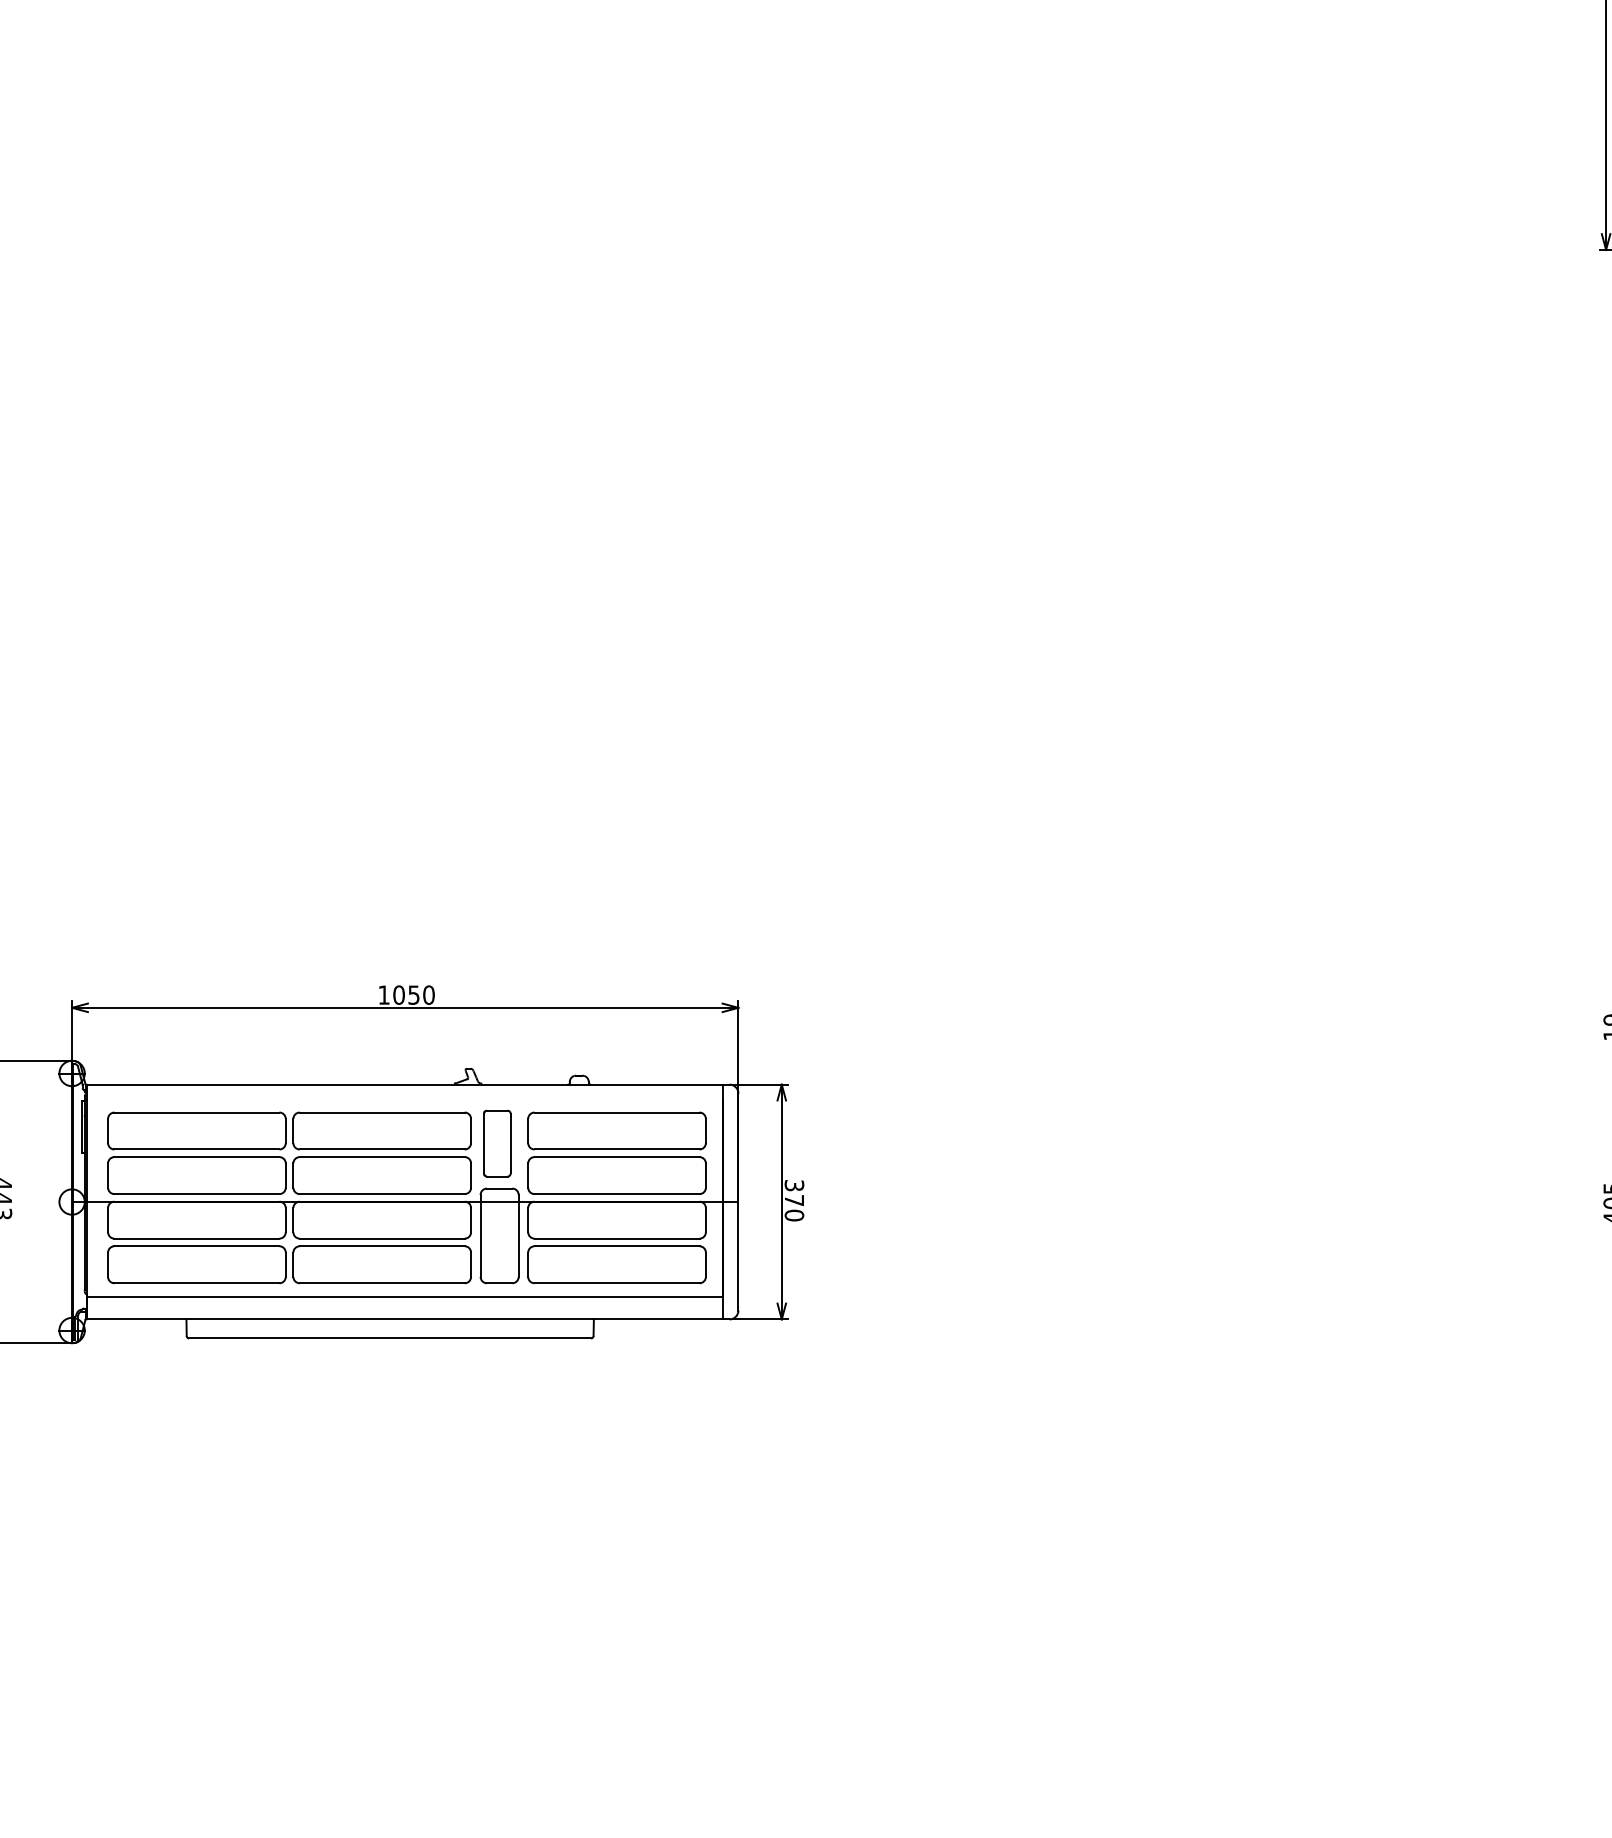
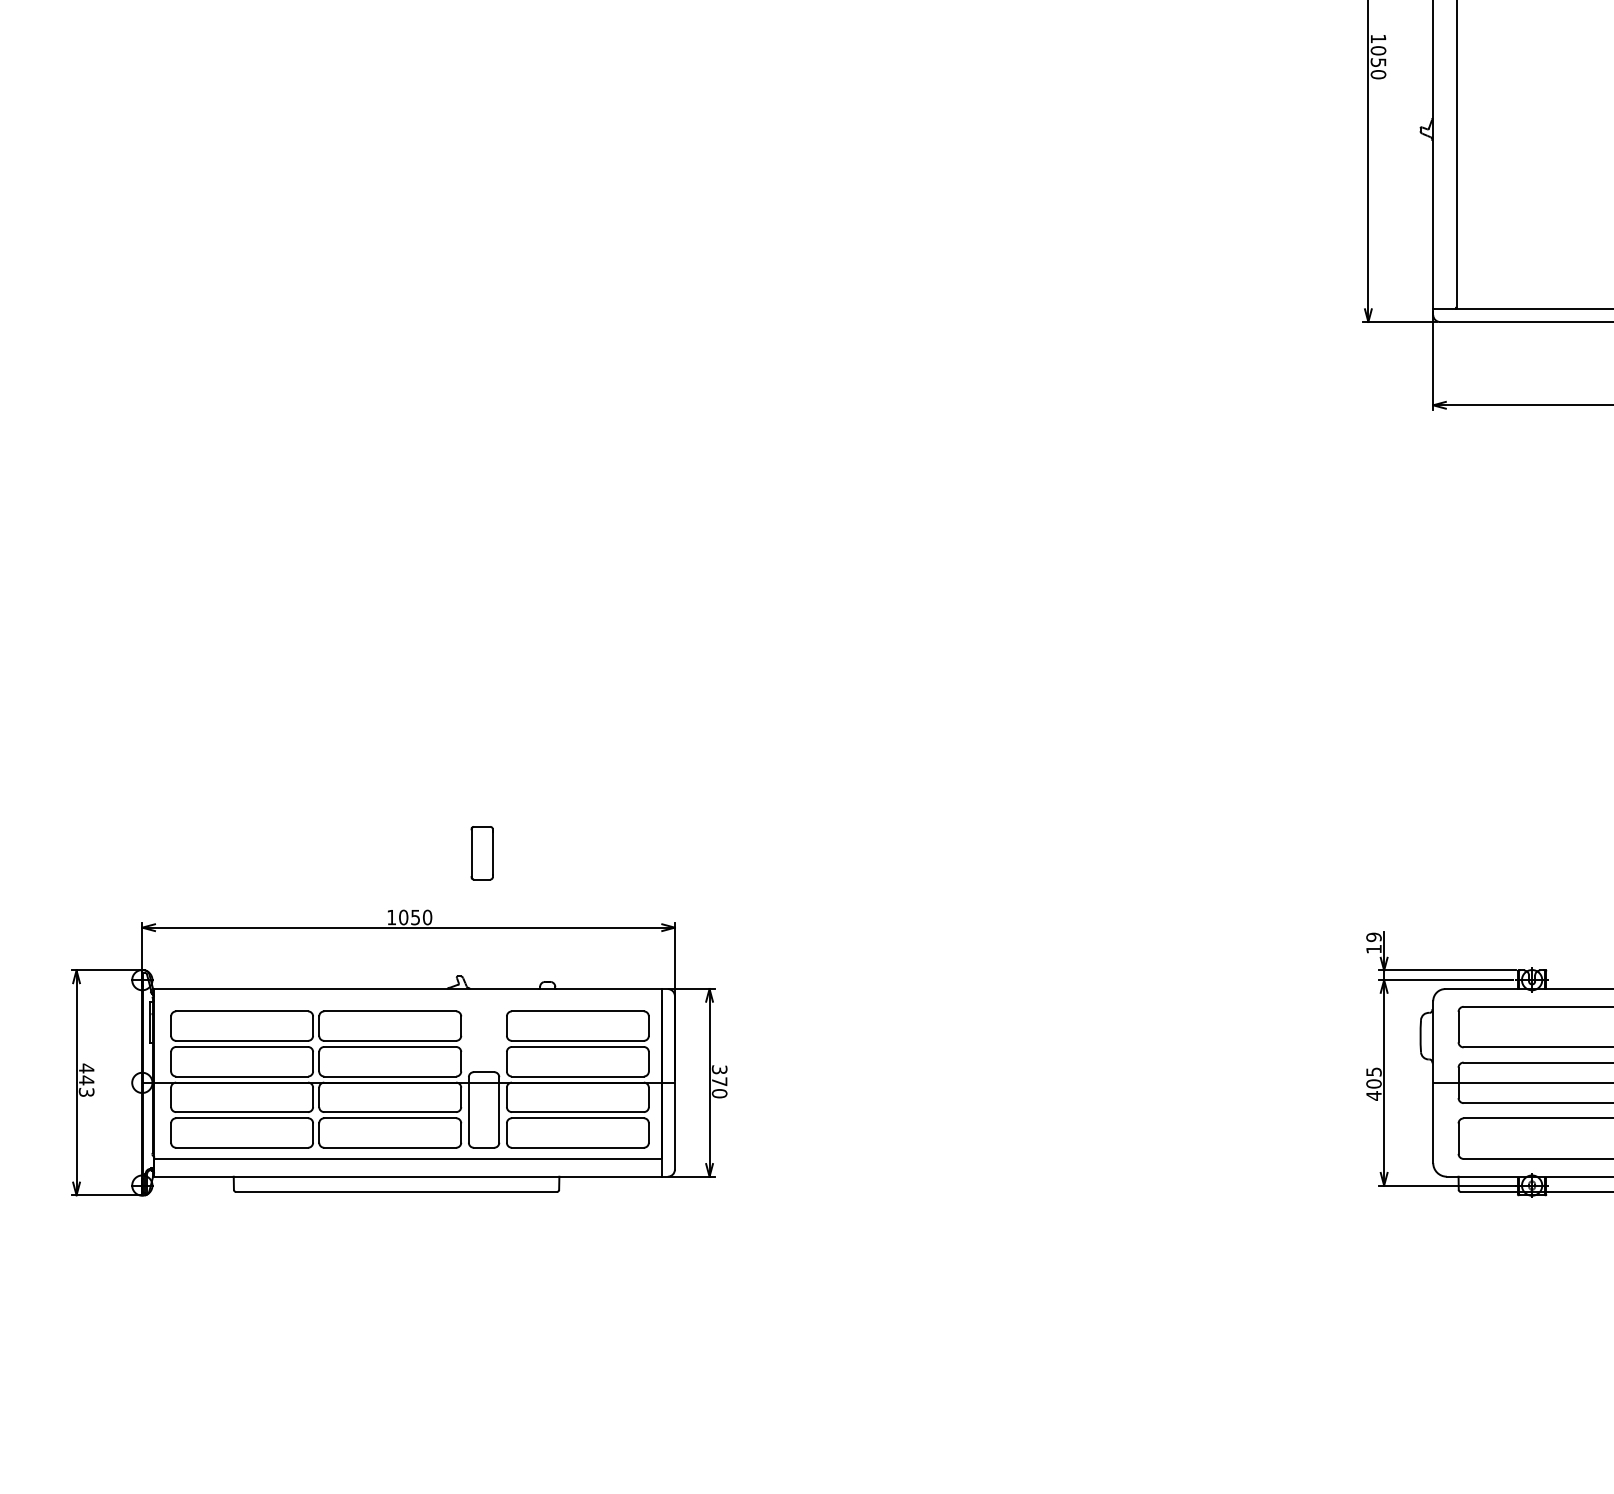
part: (496, 1144) -> (481, 853), moved

